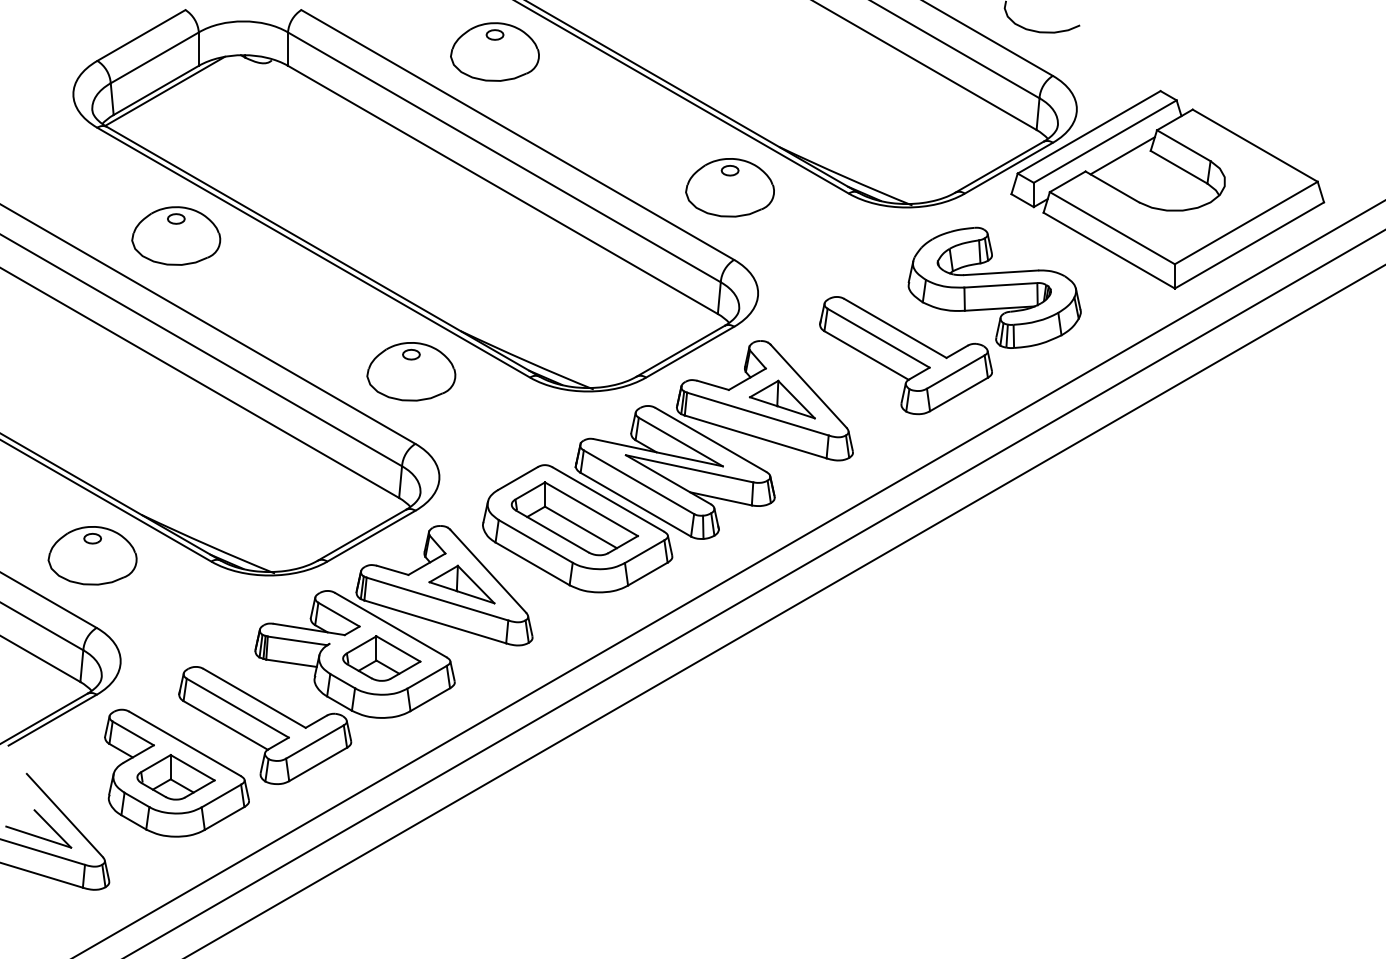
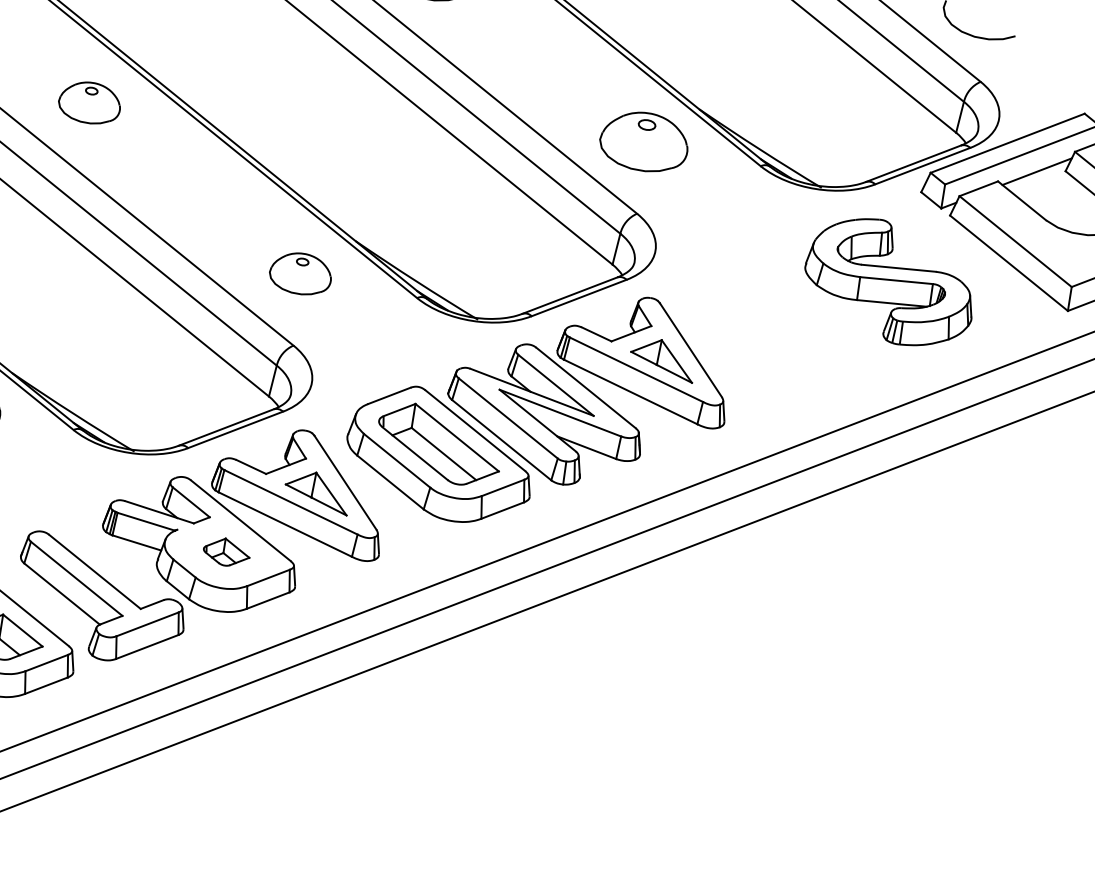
part: (176, 235) -> (90, 102), size x0.7
part: (905, 355) -> (791, 334), removed
part: (411, 371) -> (300, 273), size x0.7
part: (381, 658) -> (226, 552), size x0.6

